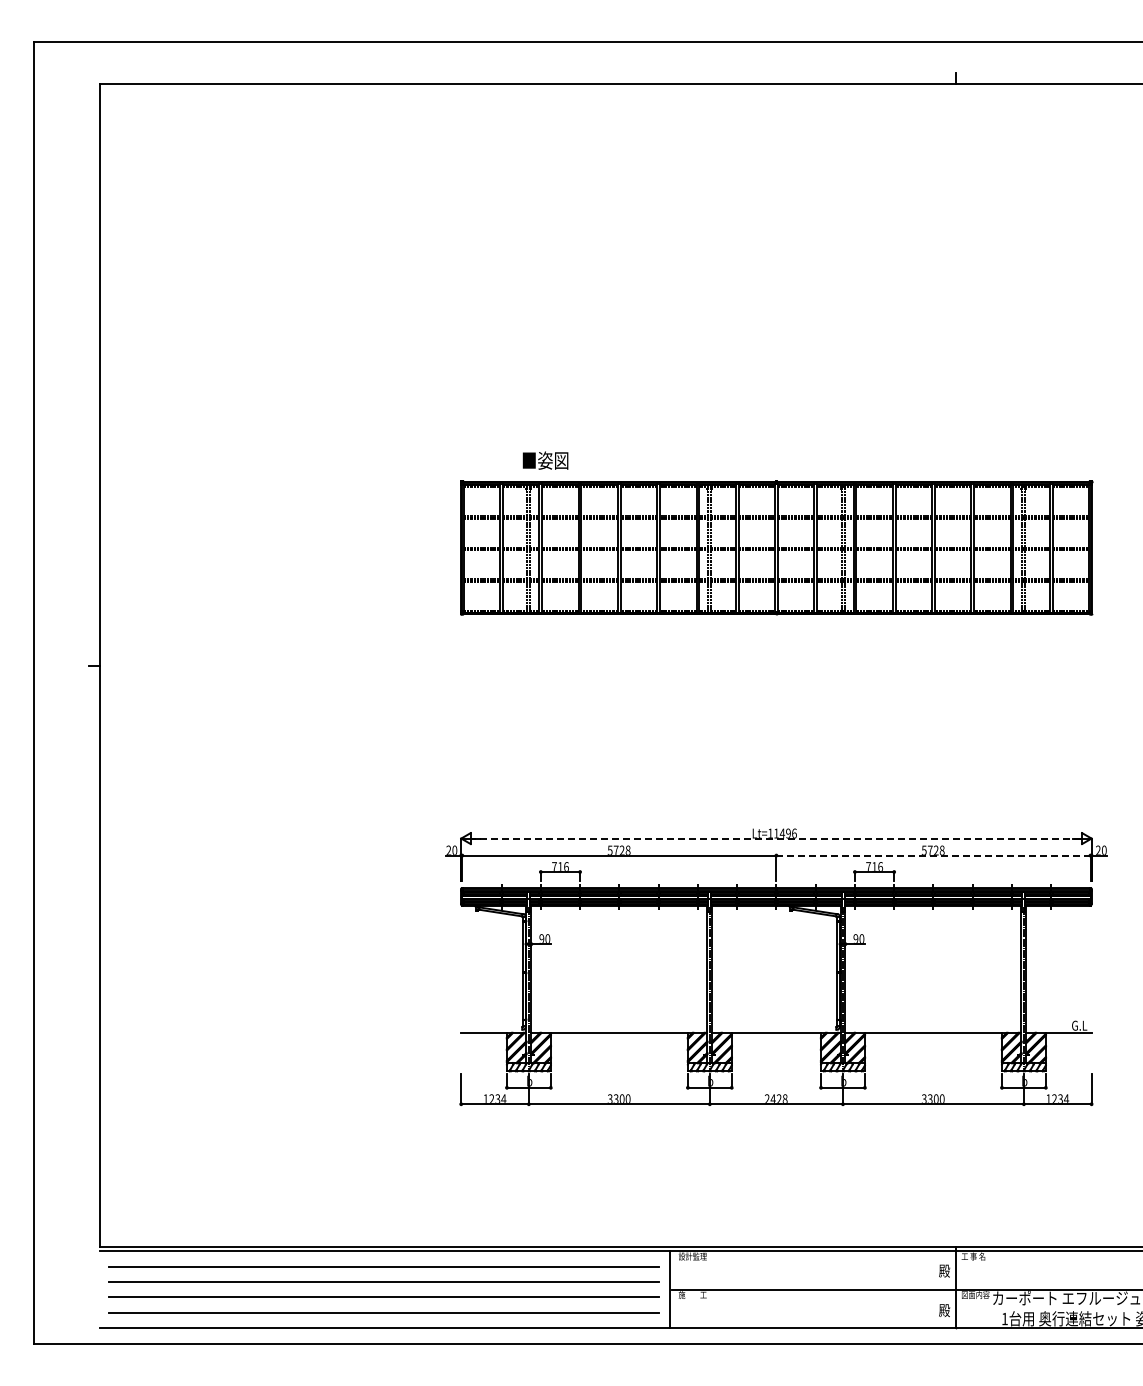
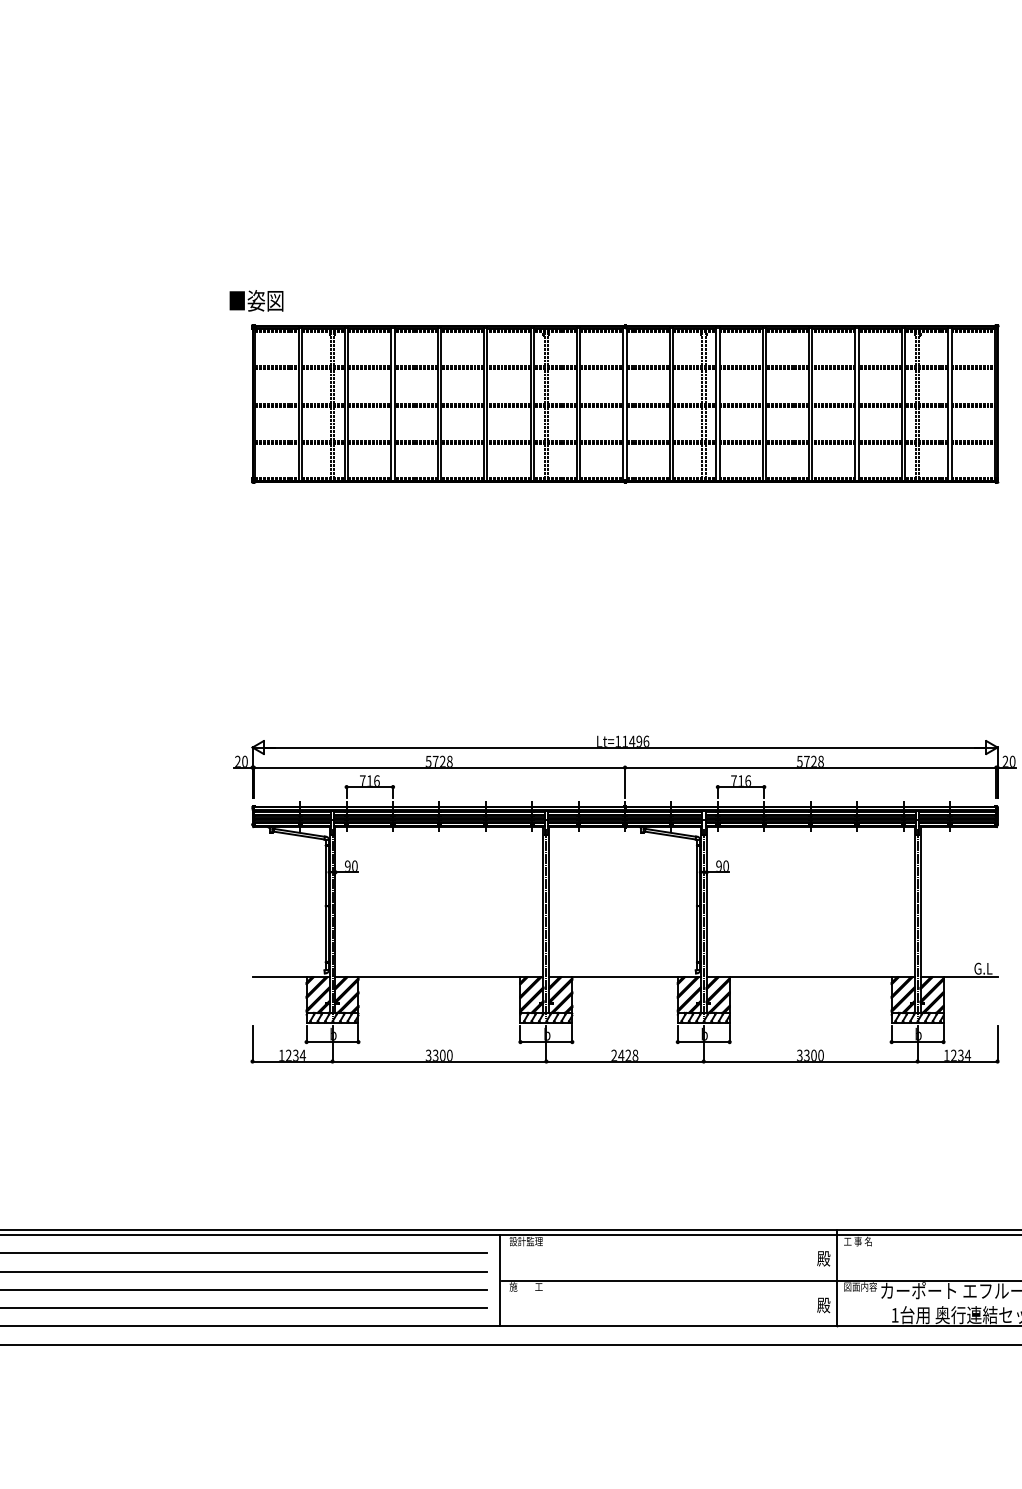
text: (545, 460) -> (256, 300), moved
line: (775, 838) -> (623, 747), dashed -> solid
line: (933, 855) -> (810, 767), dashed -> solid

